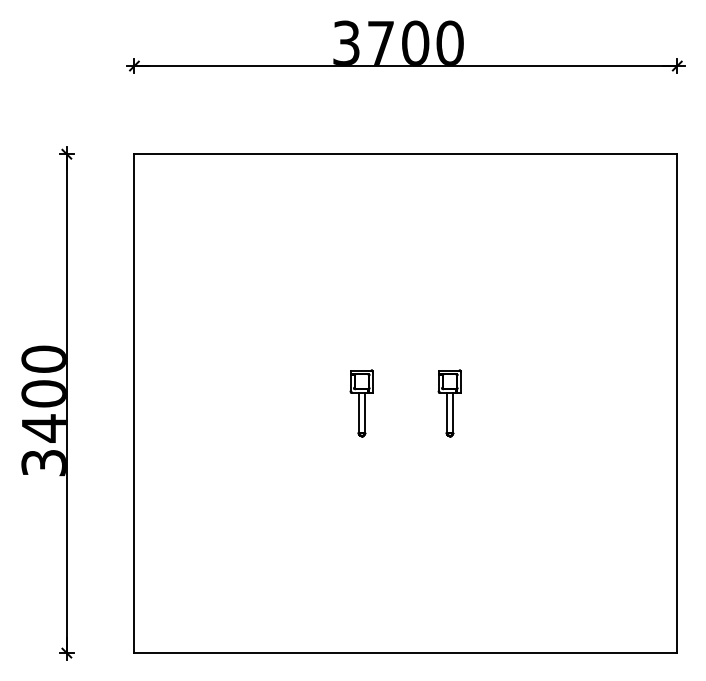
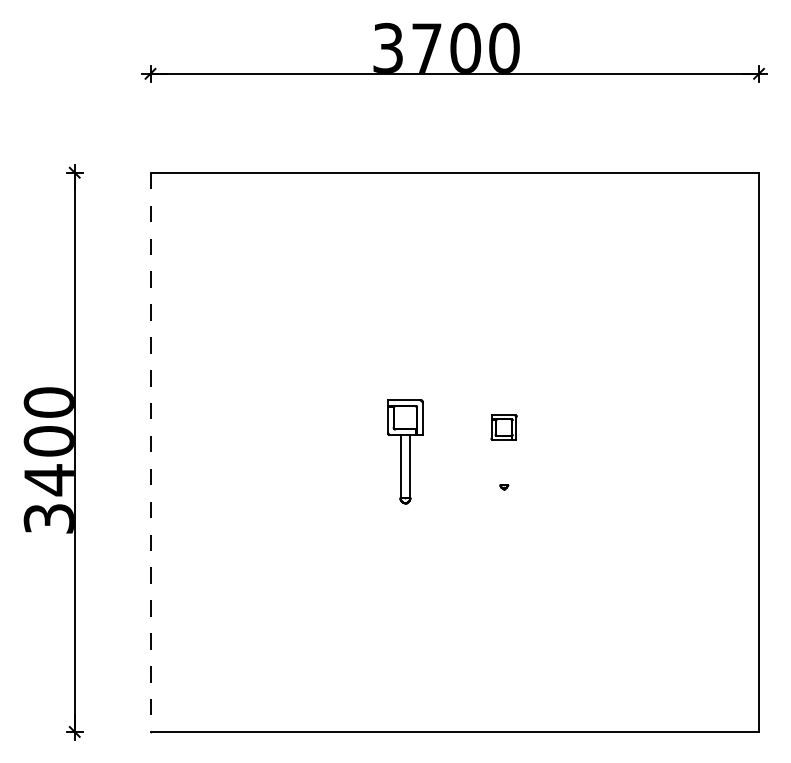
line: (134, 403) -> (150, 452), solid -> dashed
part: (361, 403) -> (405, 452), size x1.4
line: (446, 412) -> (500, 462), removed
line: (452, 412) -> (507, 462), removed

